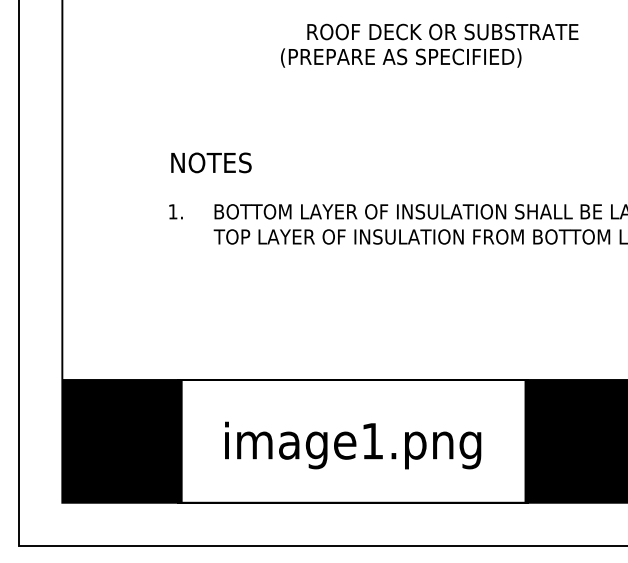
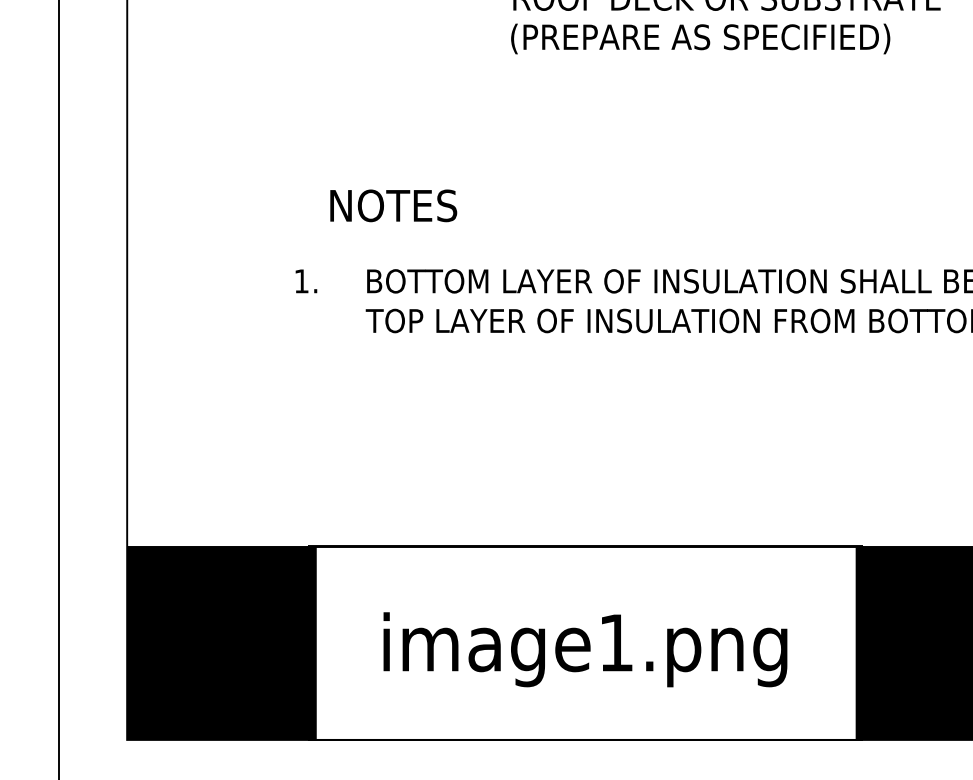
text: (401, 57) -> (701, 38), moved
text: (211, 162) -> (393, 205), moved

